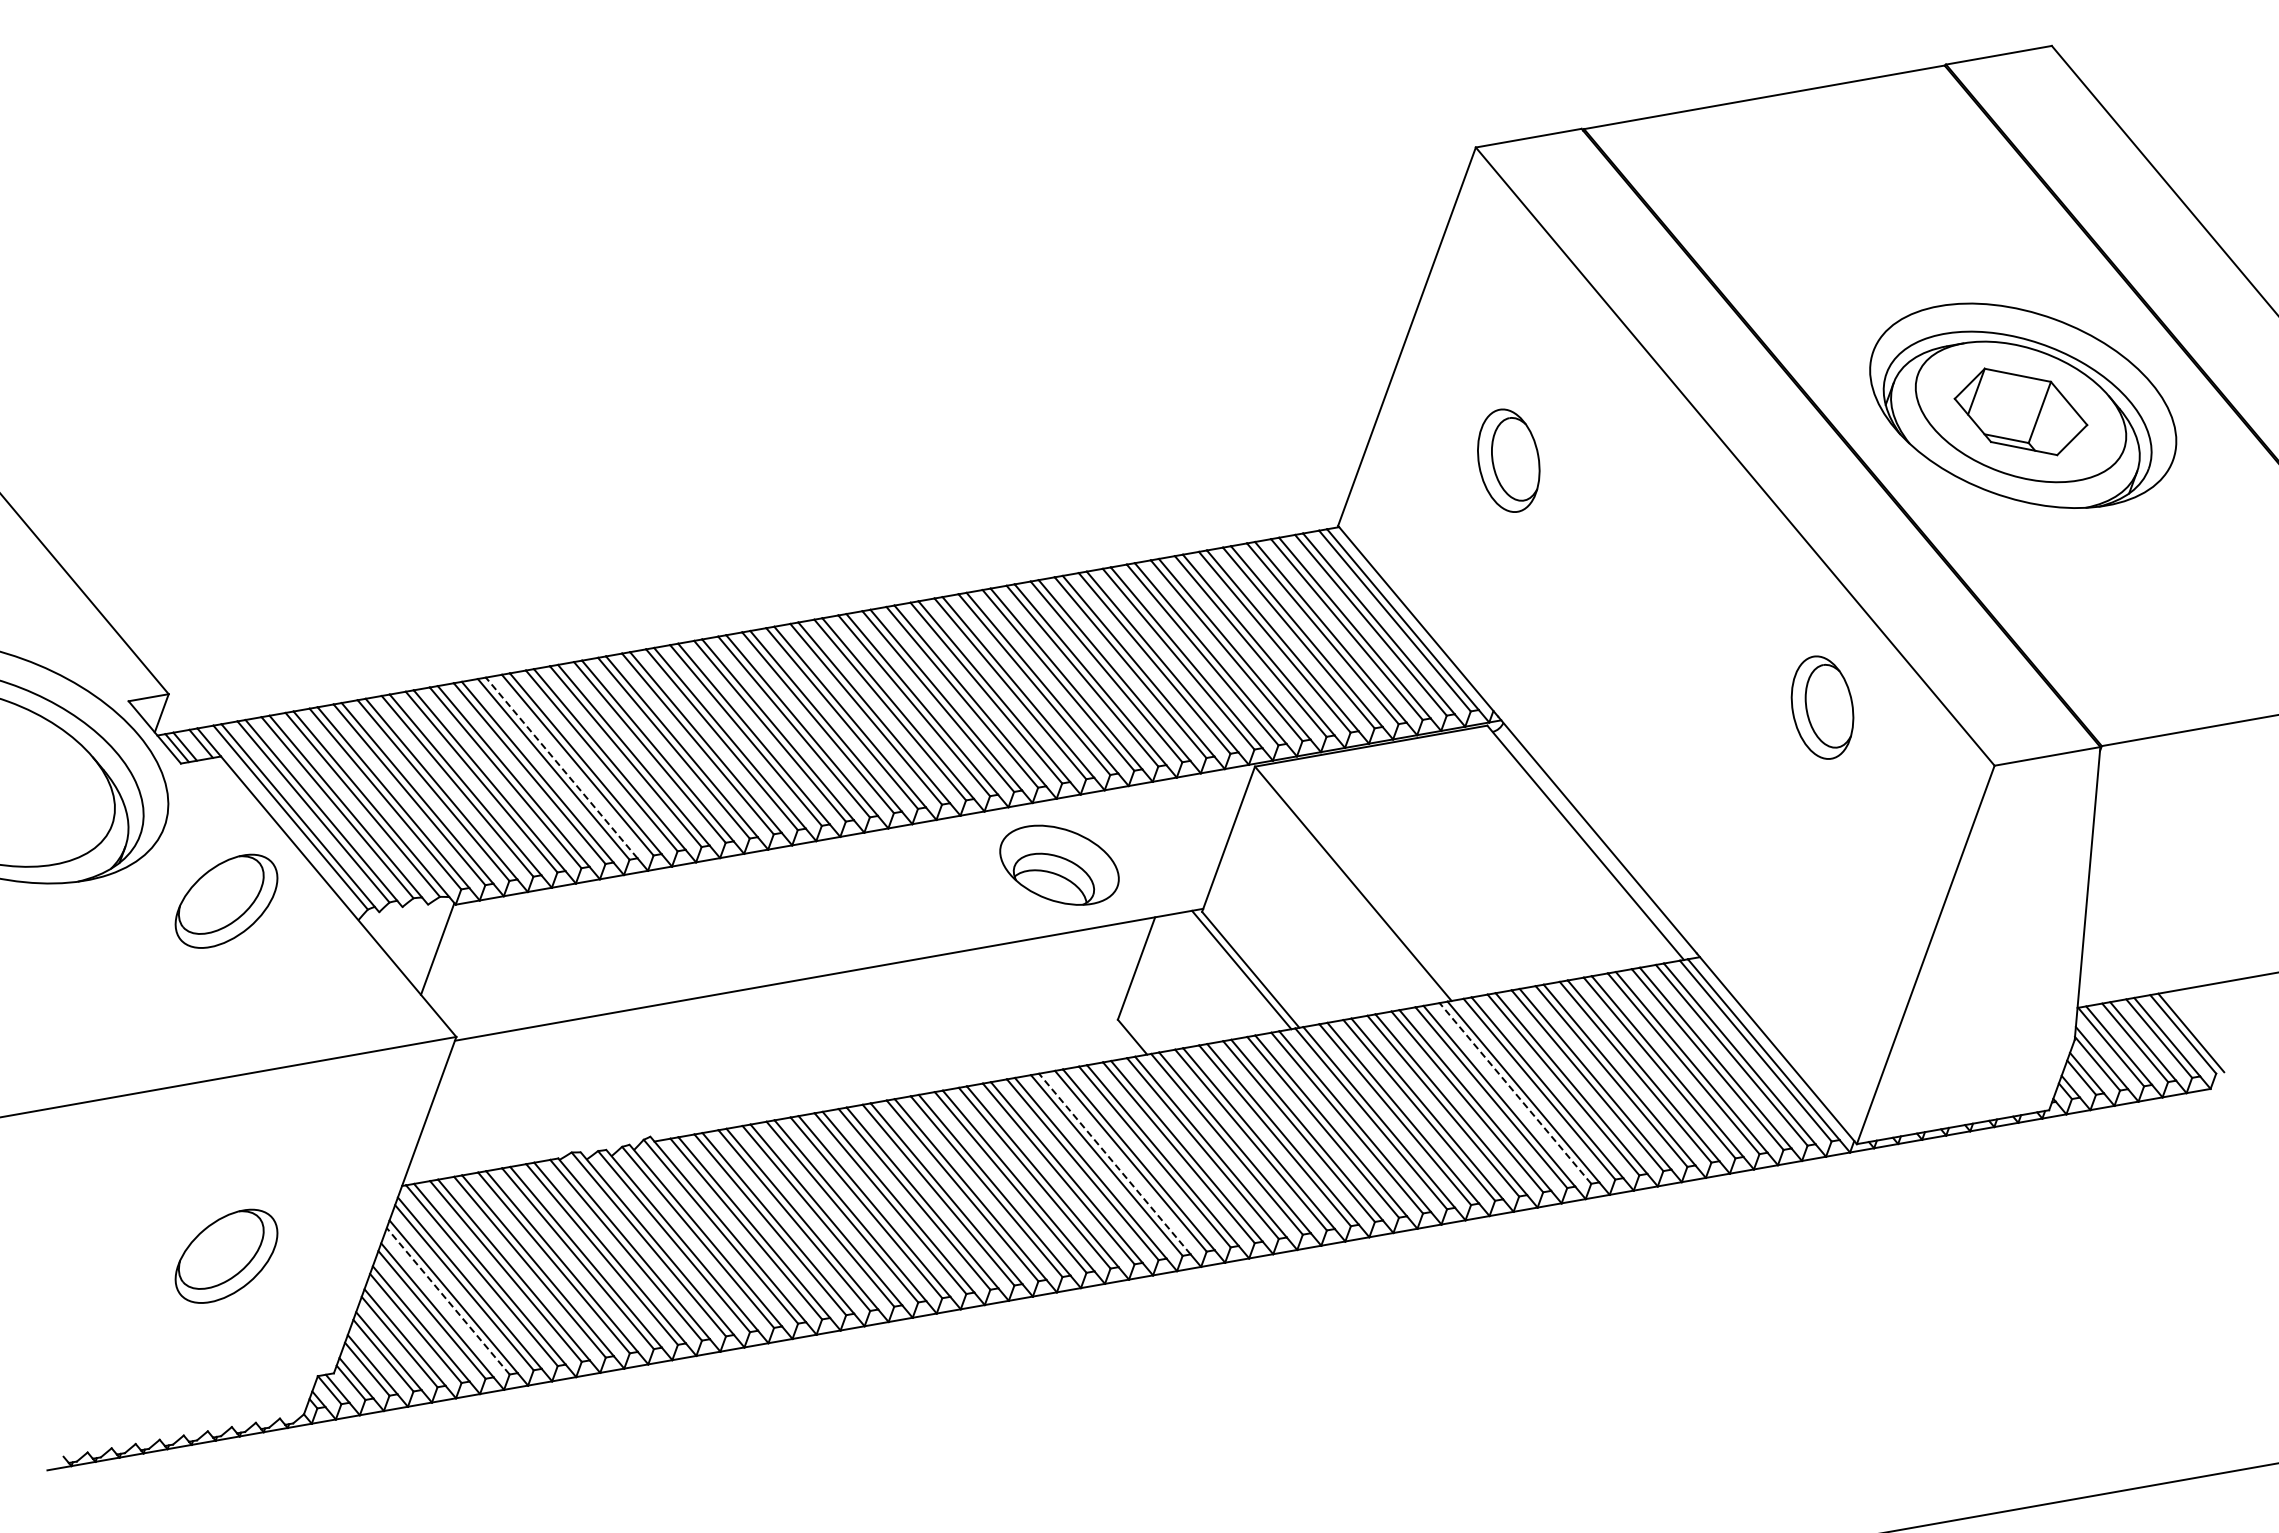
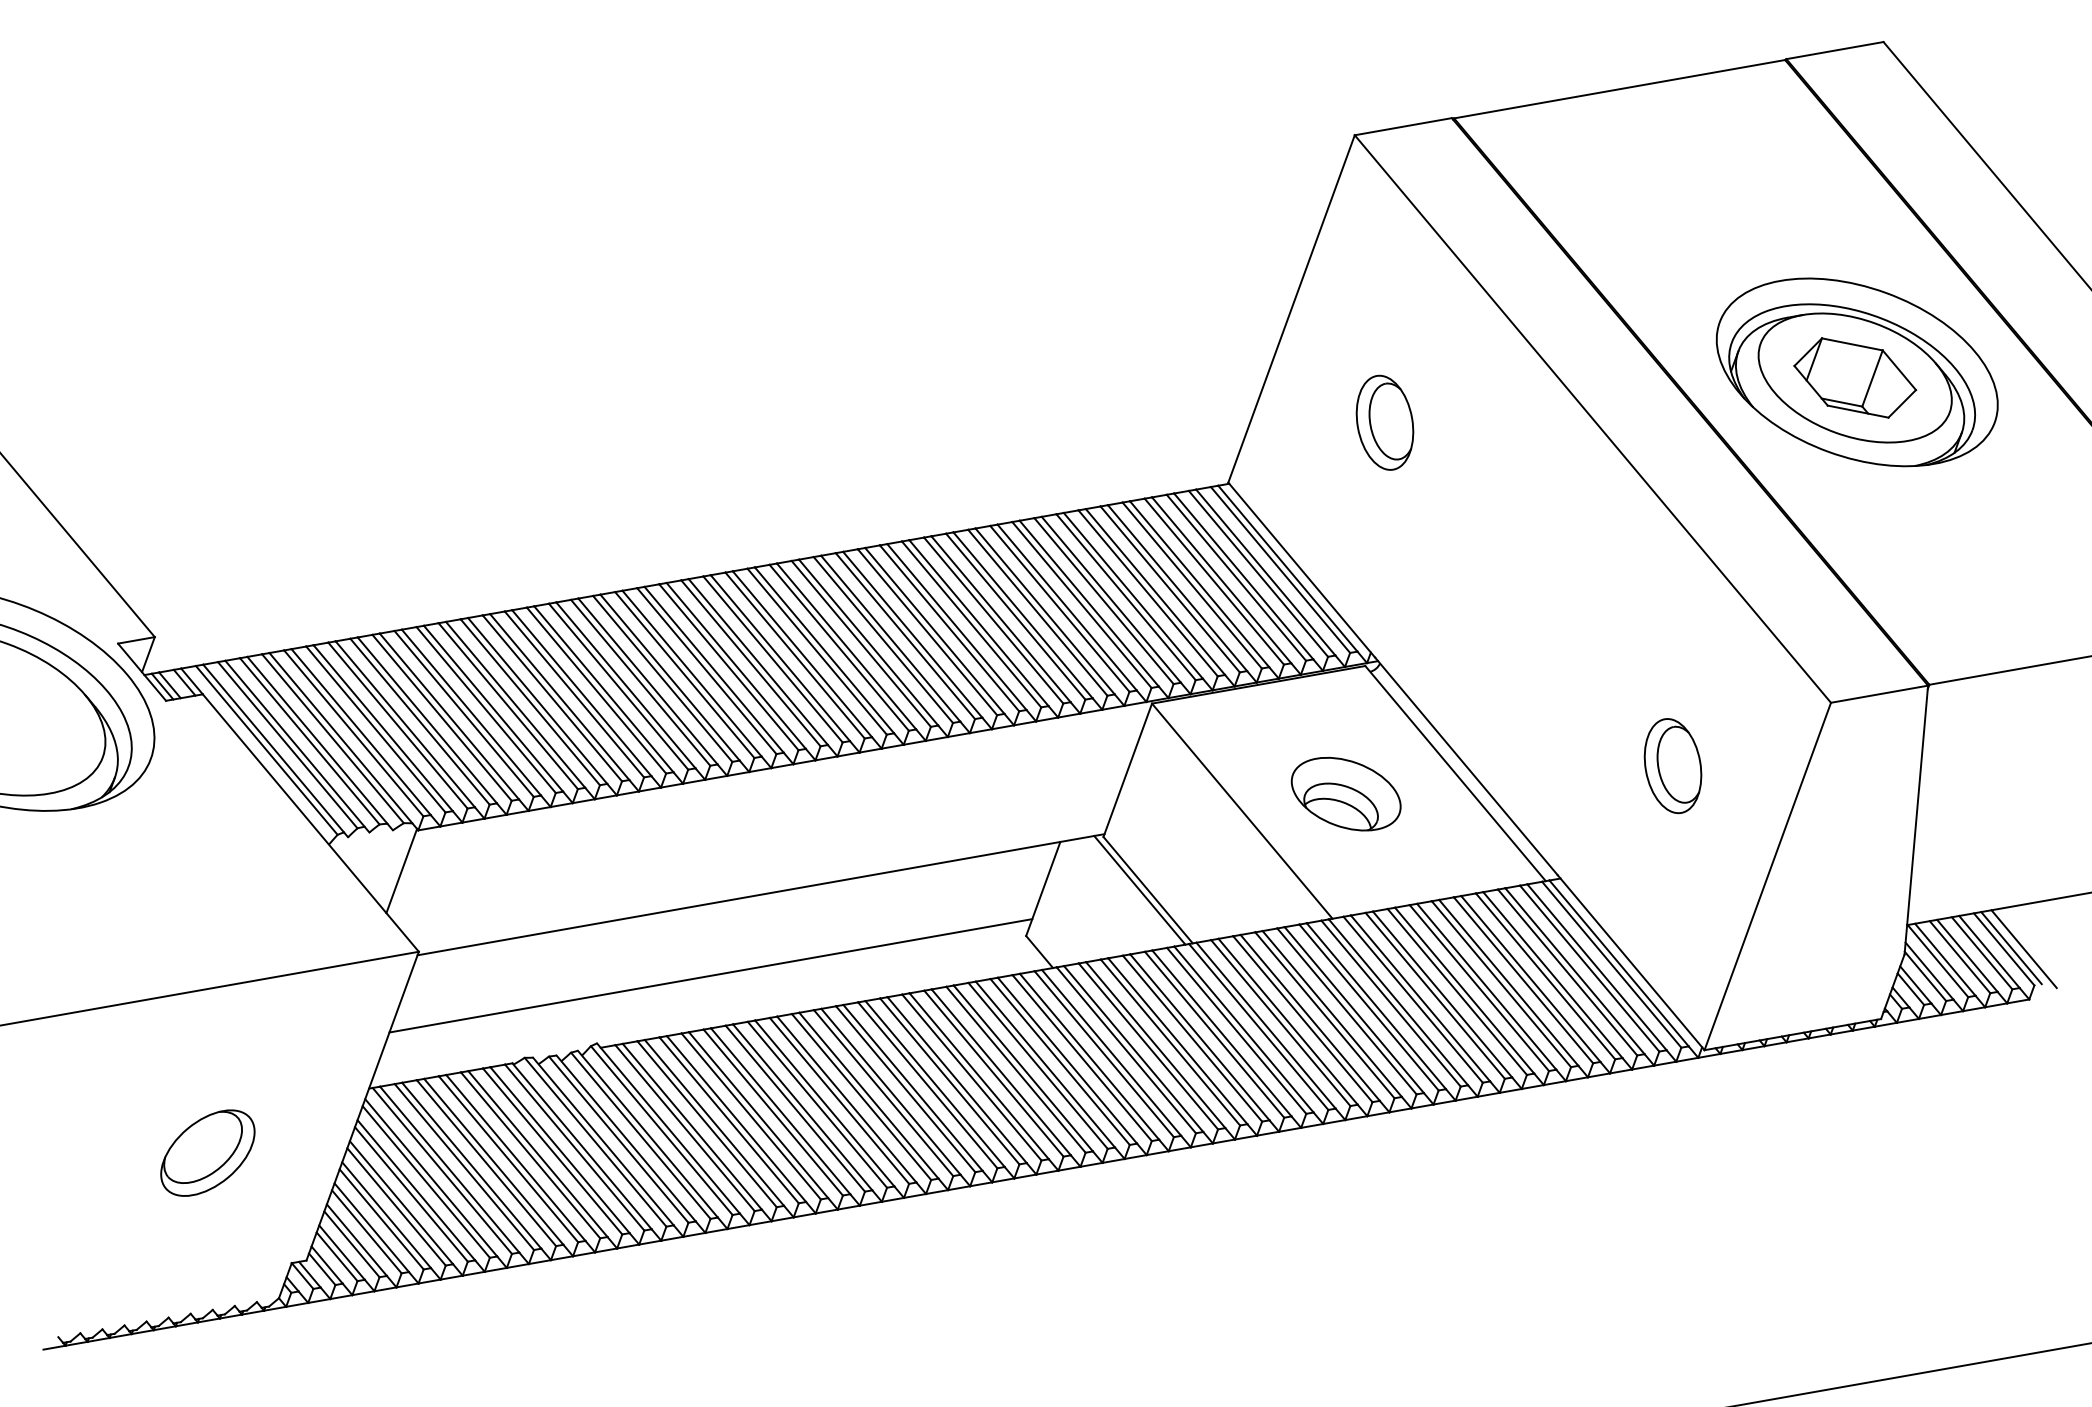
part: (1822, 707) -> (1672, 765), moved
line: (561, 767) -> (515, 704), dashed -> solid
part: (1059, 864) -> (1346, 793), moved
part: (226, 900) -> (207, 826), removed
line: (2204, 1033) -> (2023, 948), added
line: (774, 1062) -> (710, 975), added
line: (1515, 1093) -> (1391, 1003), dashed -> solid
line: (1114, 1164) -> (1023, 1068), dashed -> solid
line: (448, 1301) -> (411, 1194), dashed -> solid

